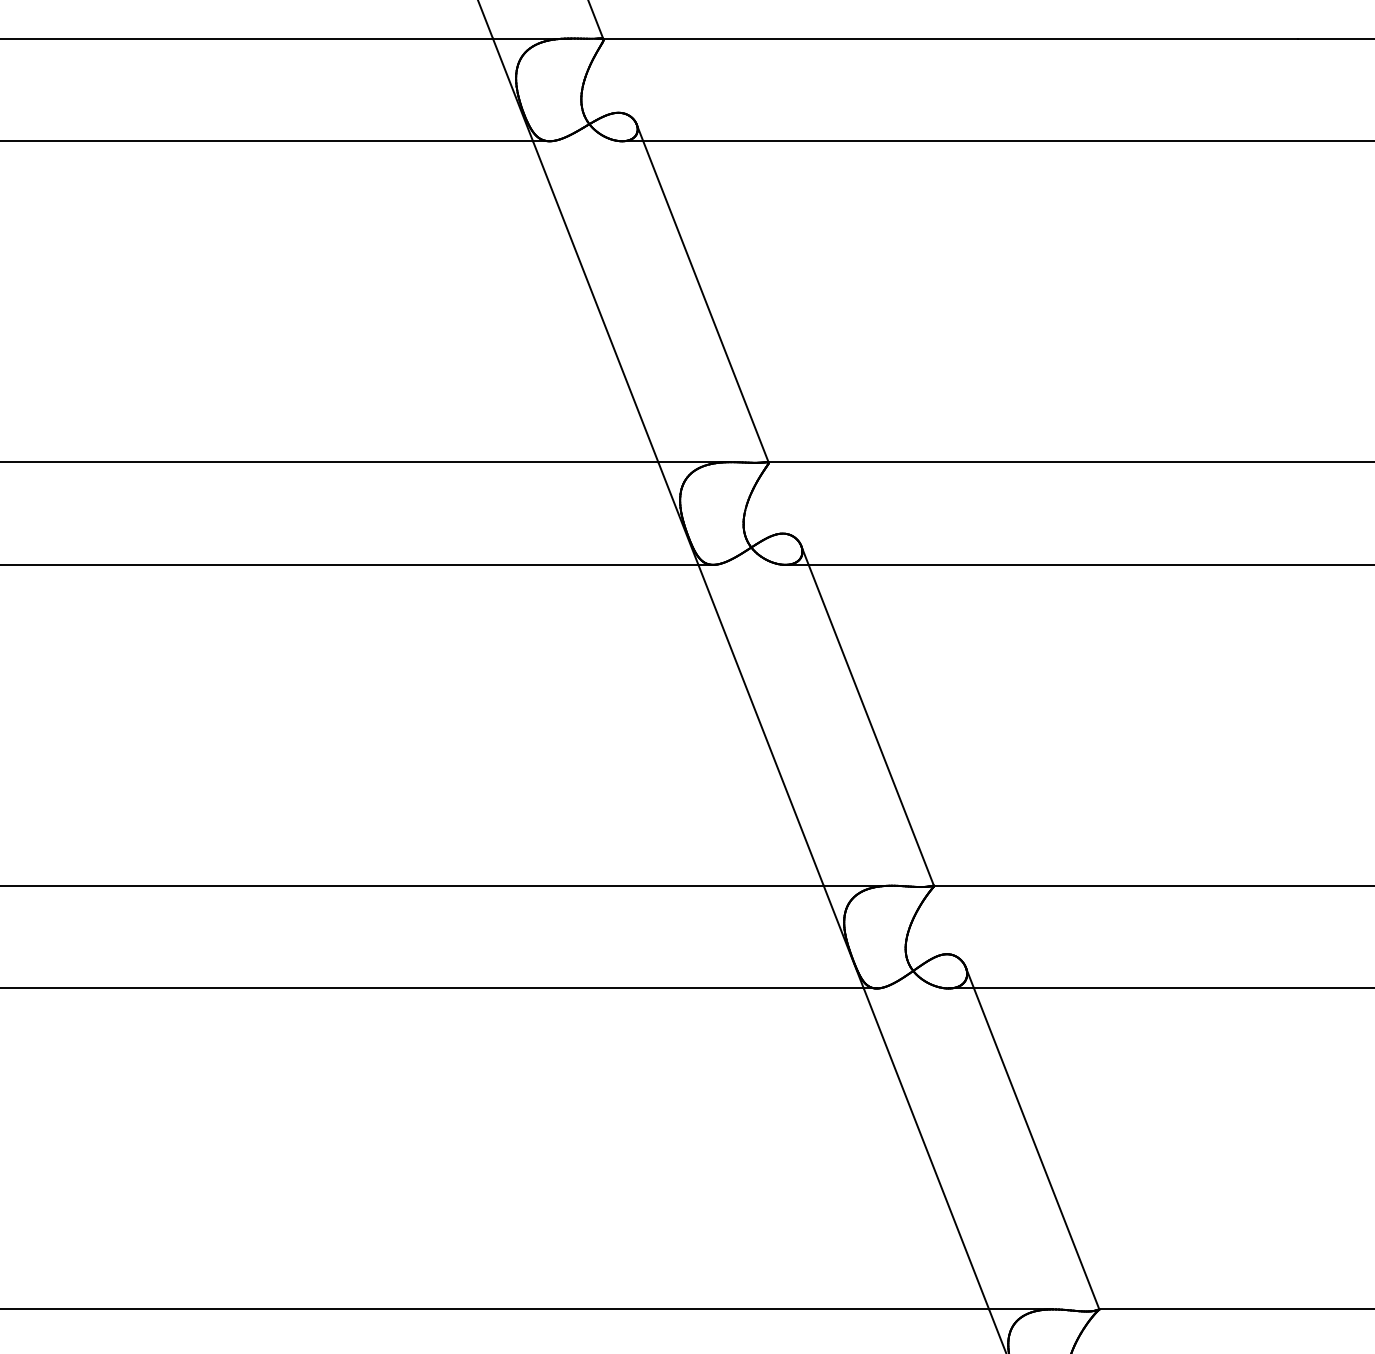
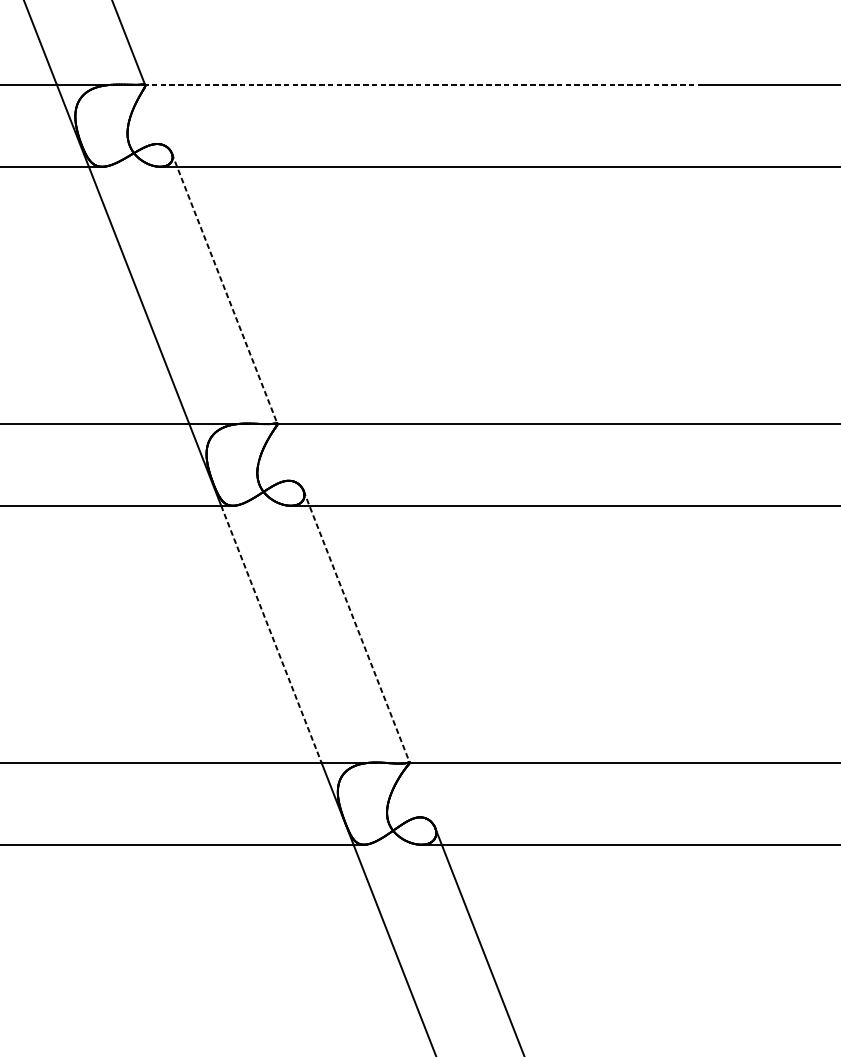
line: (949, 38) -> (422, 84), solid -> dashed
line: (702, 293) -> (224, 288), solid -> dashed
line: (867, 716) -> (356, 627), solid -> dashed
line: (761, 725) -> (271, 634), solid -> dashed

